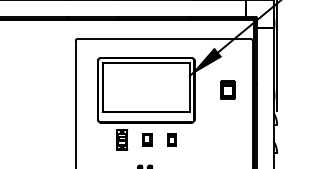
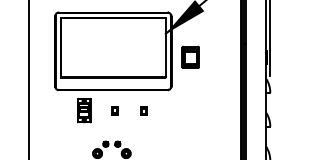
part: (227, 89) -> (190, 56), moved
part: (147, 139) -> (114, 110), size x0.6
part: (171, 139) -> (143, 110), size x0.6

